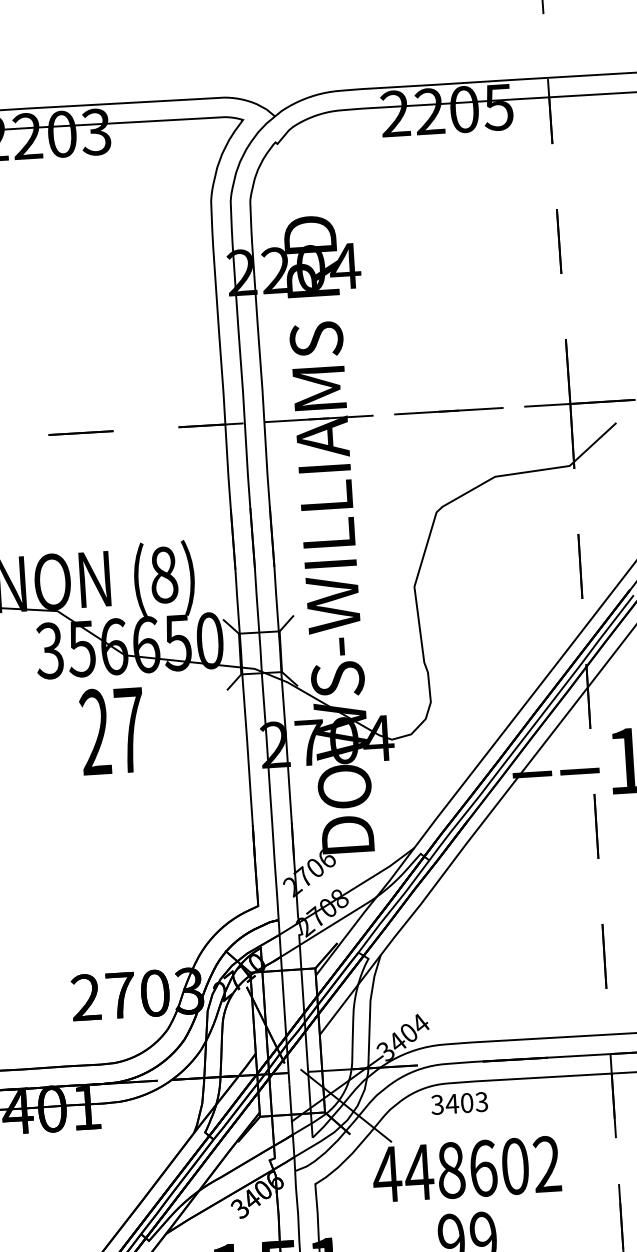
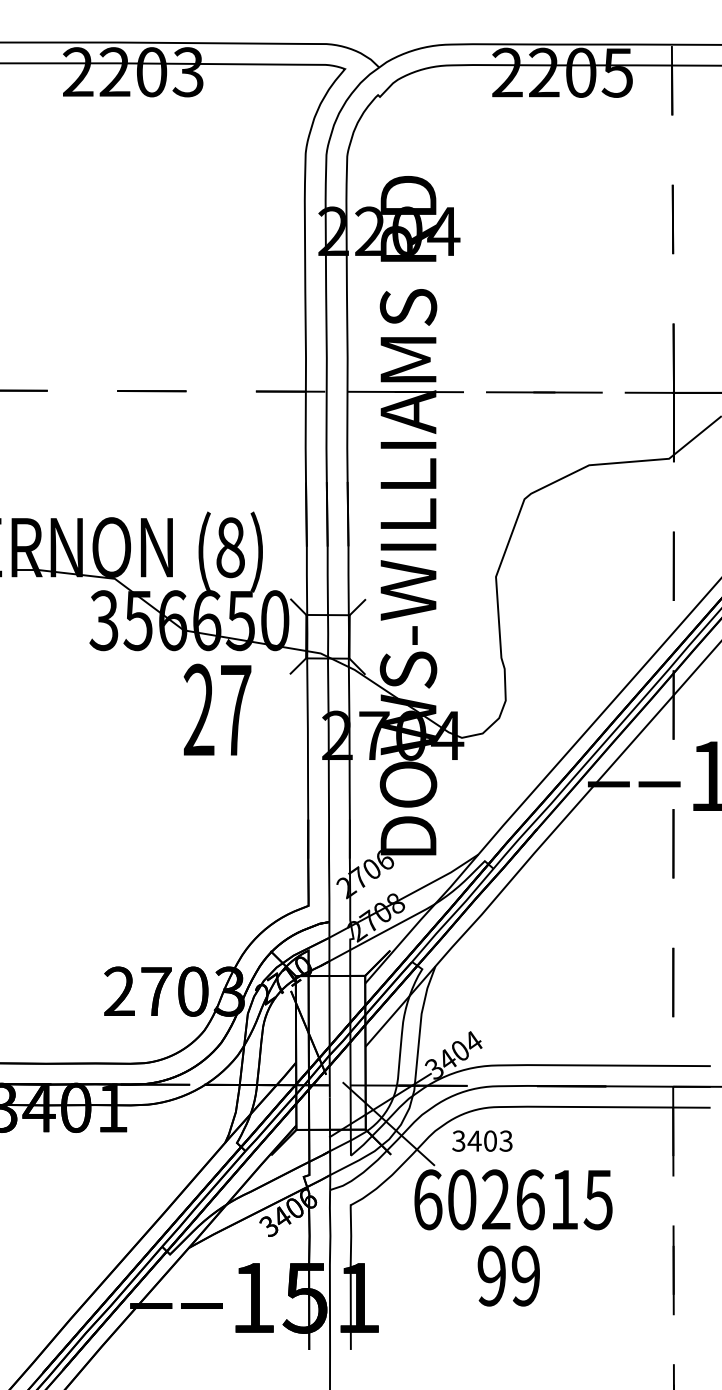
text: (112, 730) -> (217, 709), moved
text: (459, 1102) -> (482, 1140), moved
text: (466, 1169) -> (512, 1199), 448602 -> 602615

